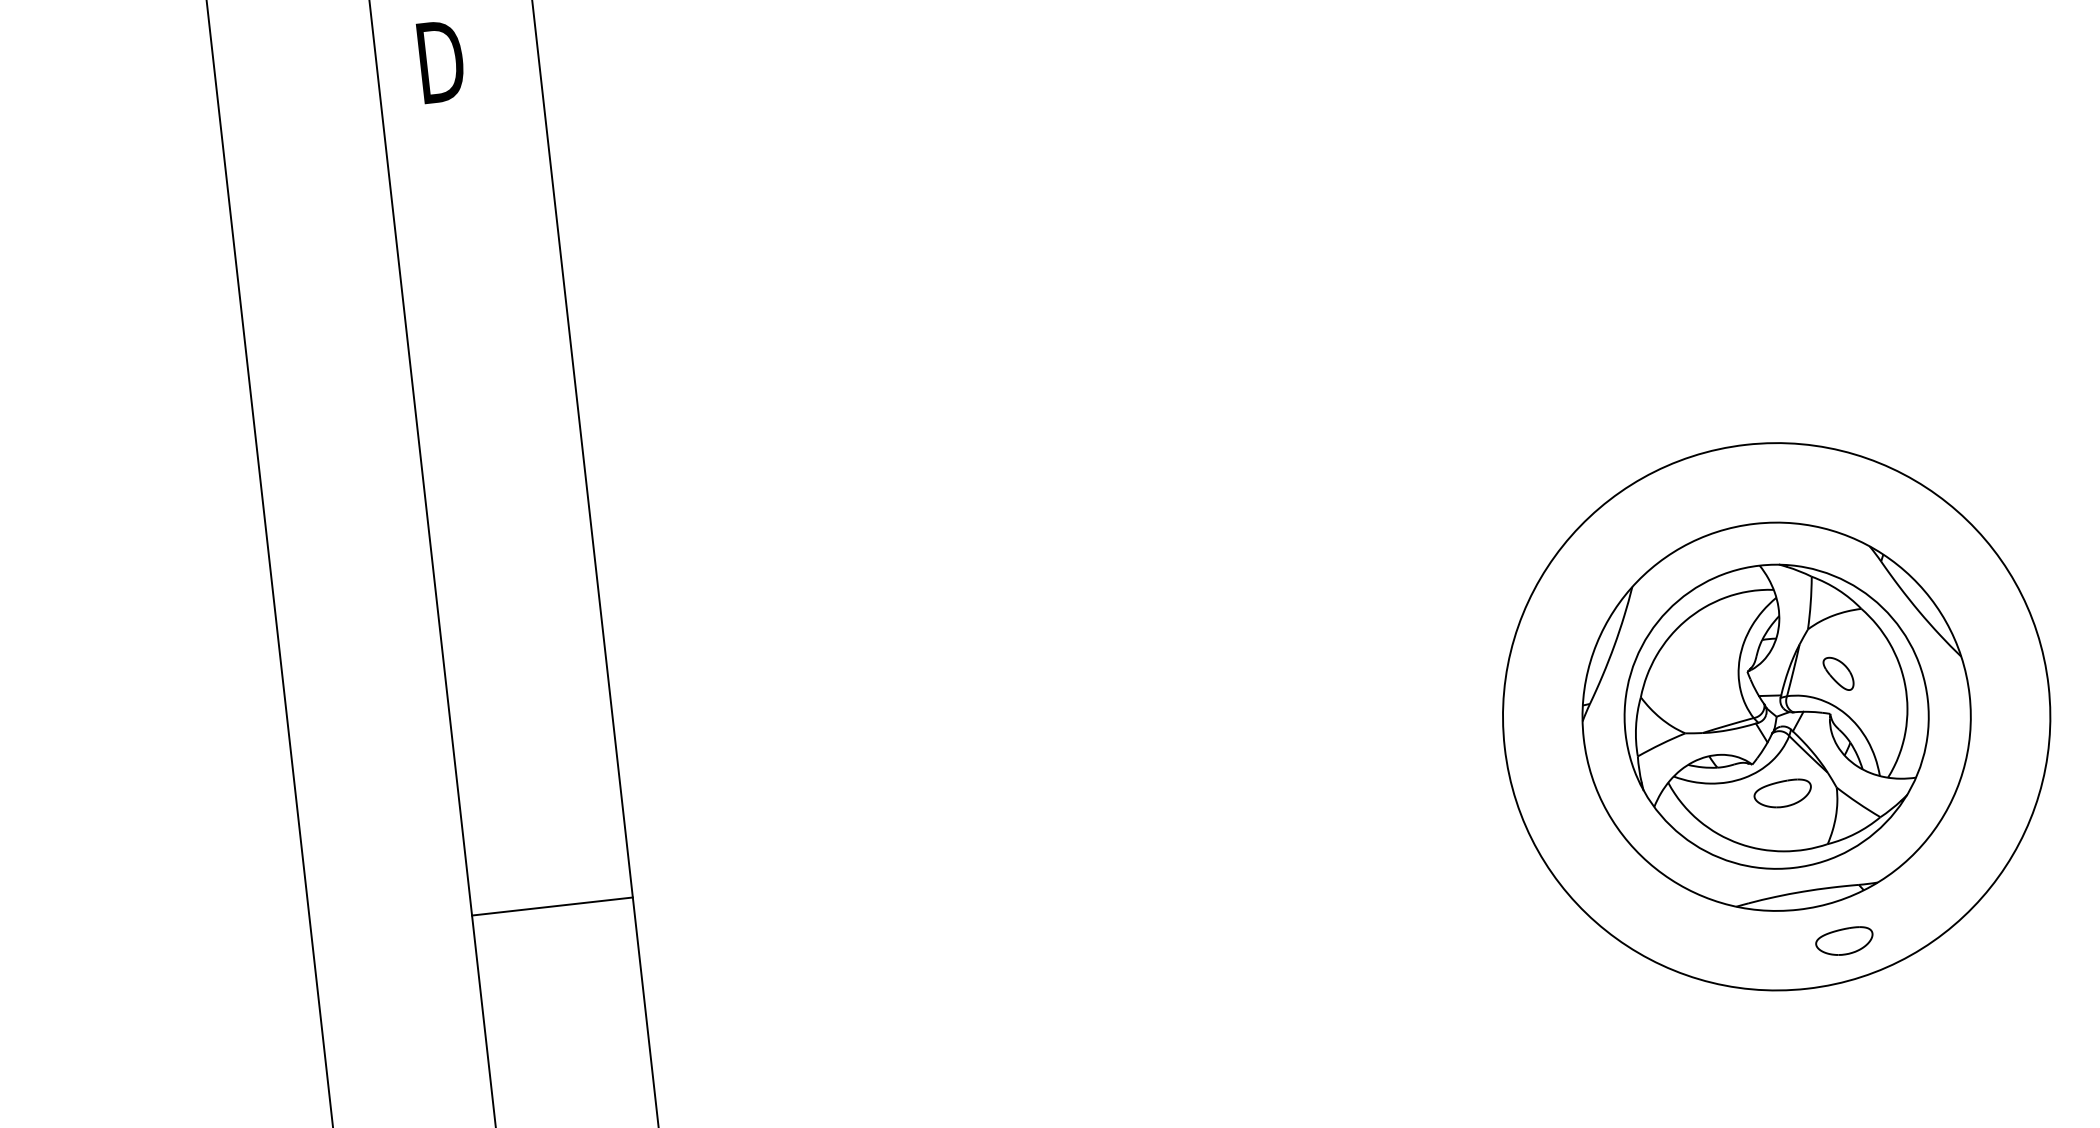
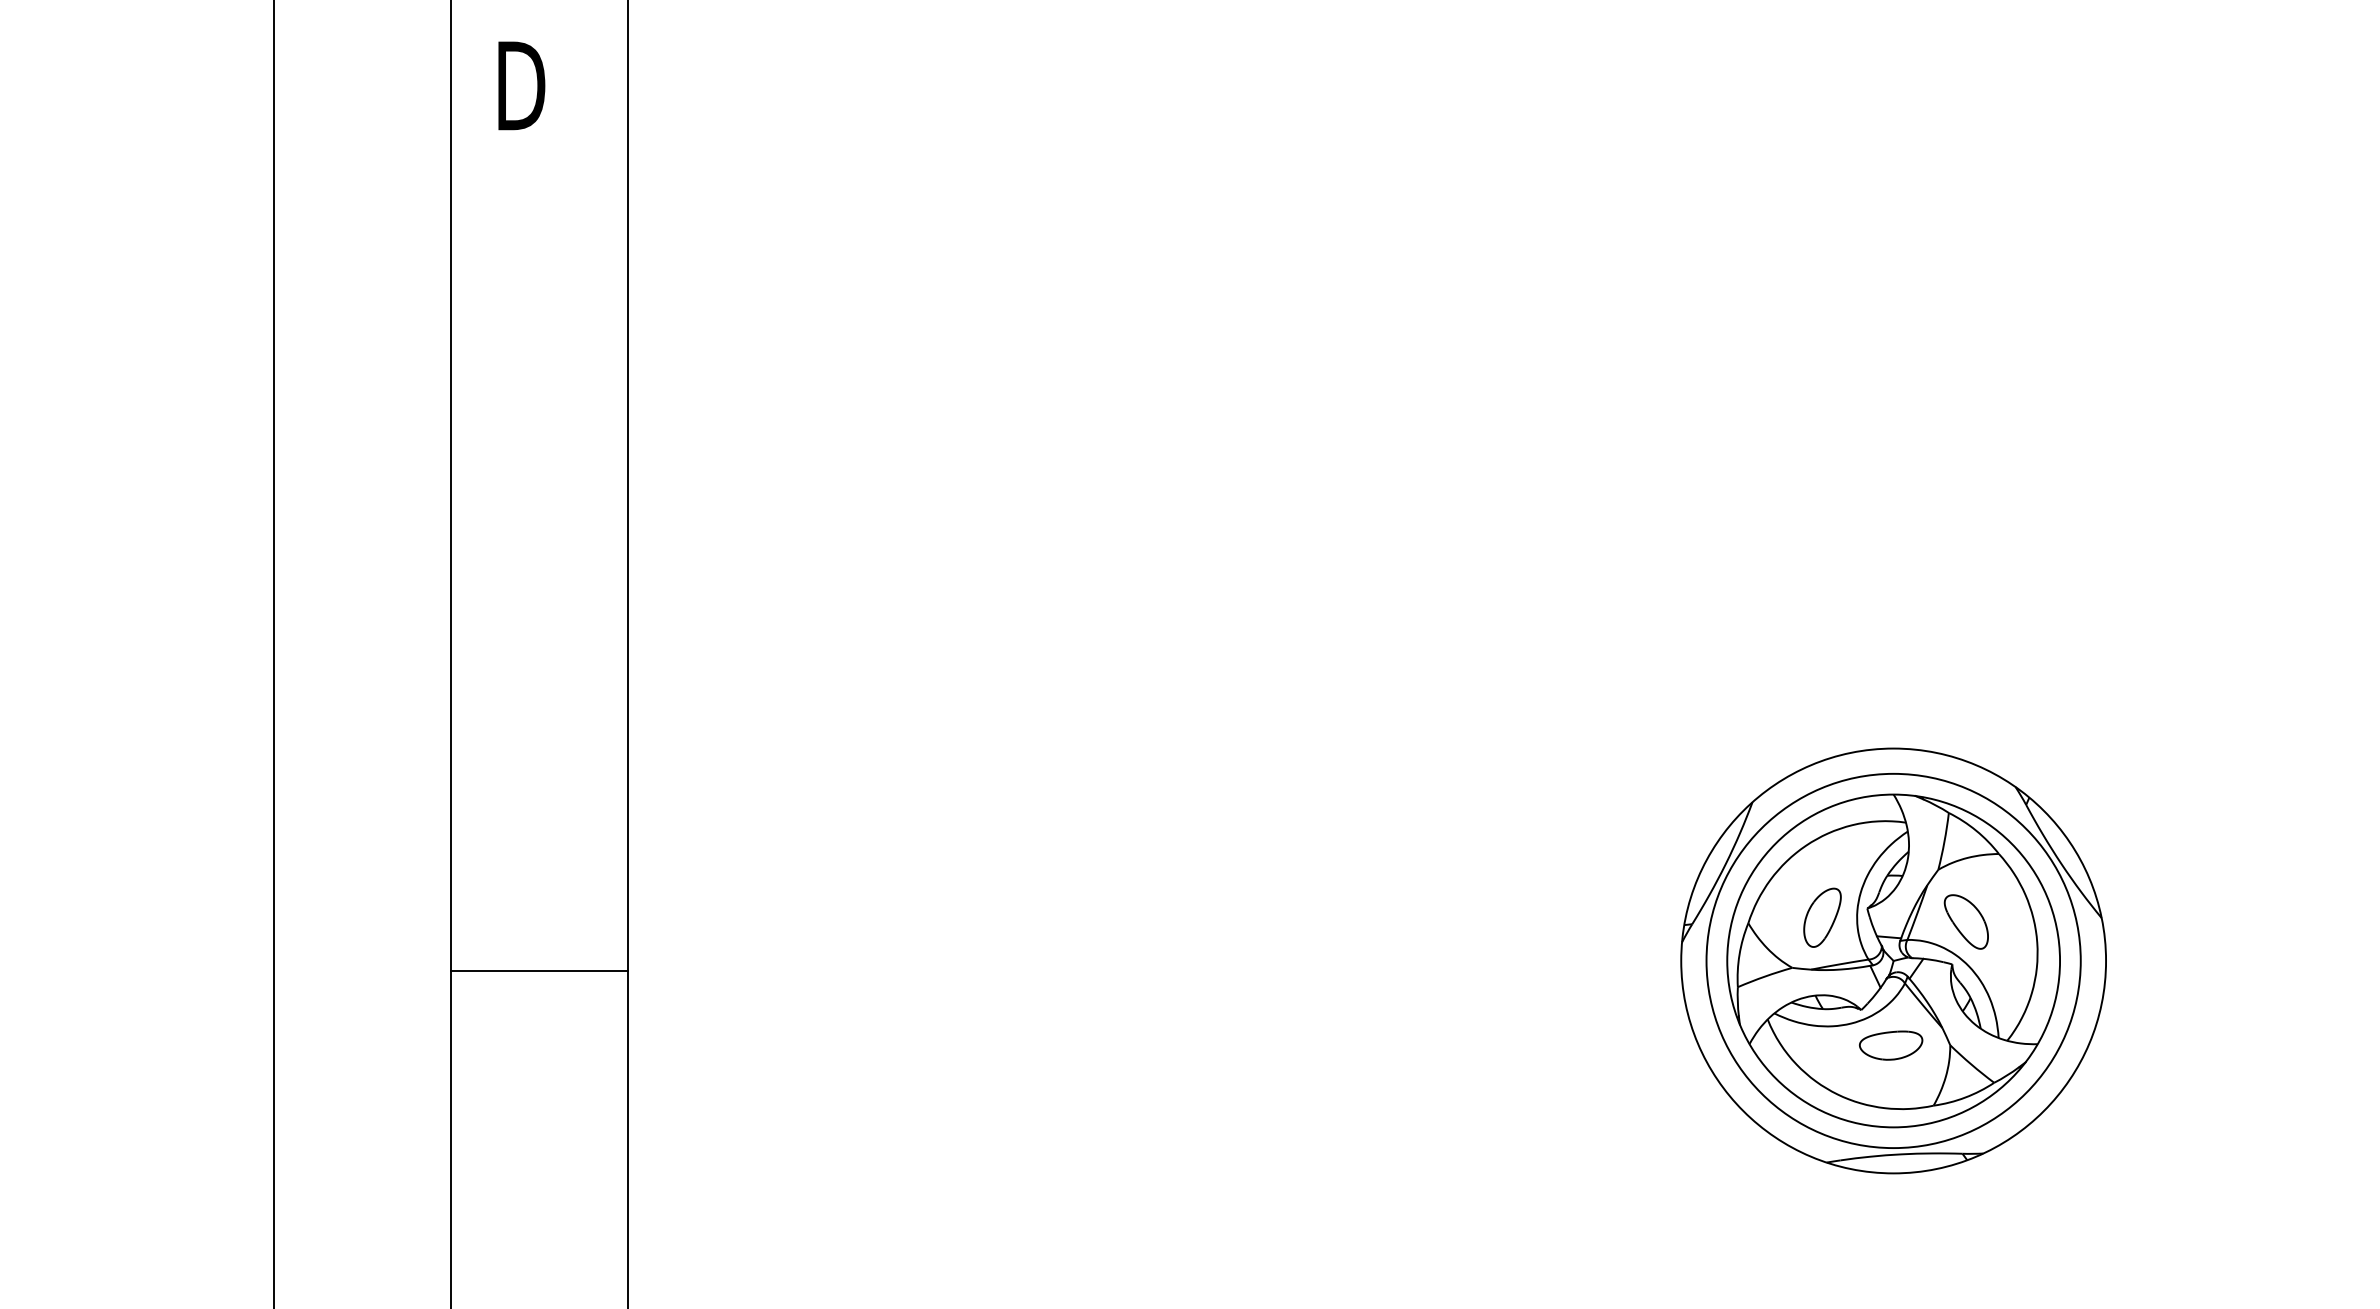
part: (1837, 673) -> (1965, 921), size x1.43
part: (1707, 684) -> (1822, 917), added
circle: (1776, 716) -> (1893, 960), size x0.62
line: (551, 906) -> (538, 970), moved
part: (1844, 941) -> (1940, 1213), removed

